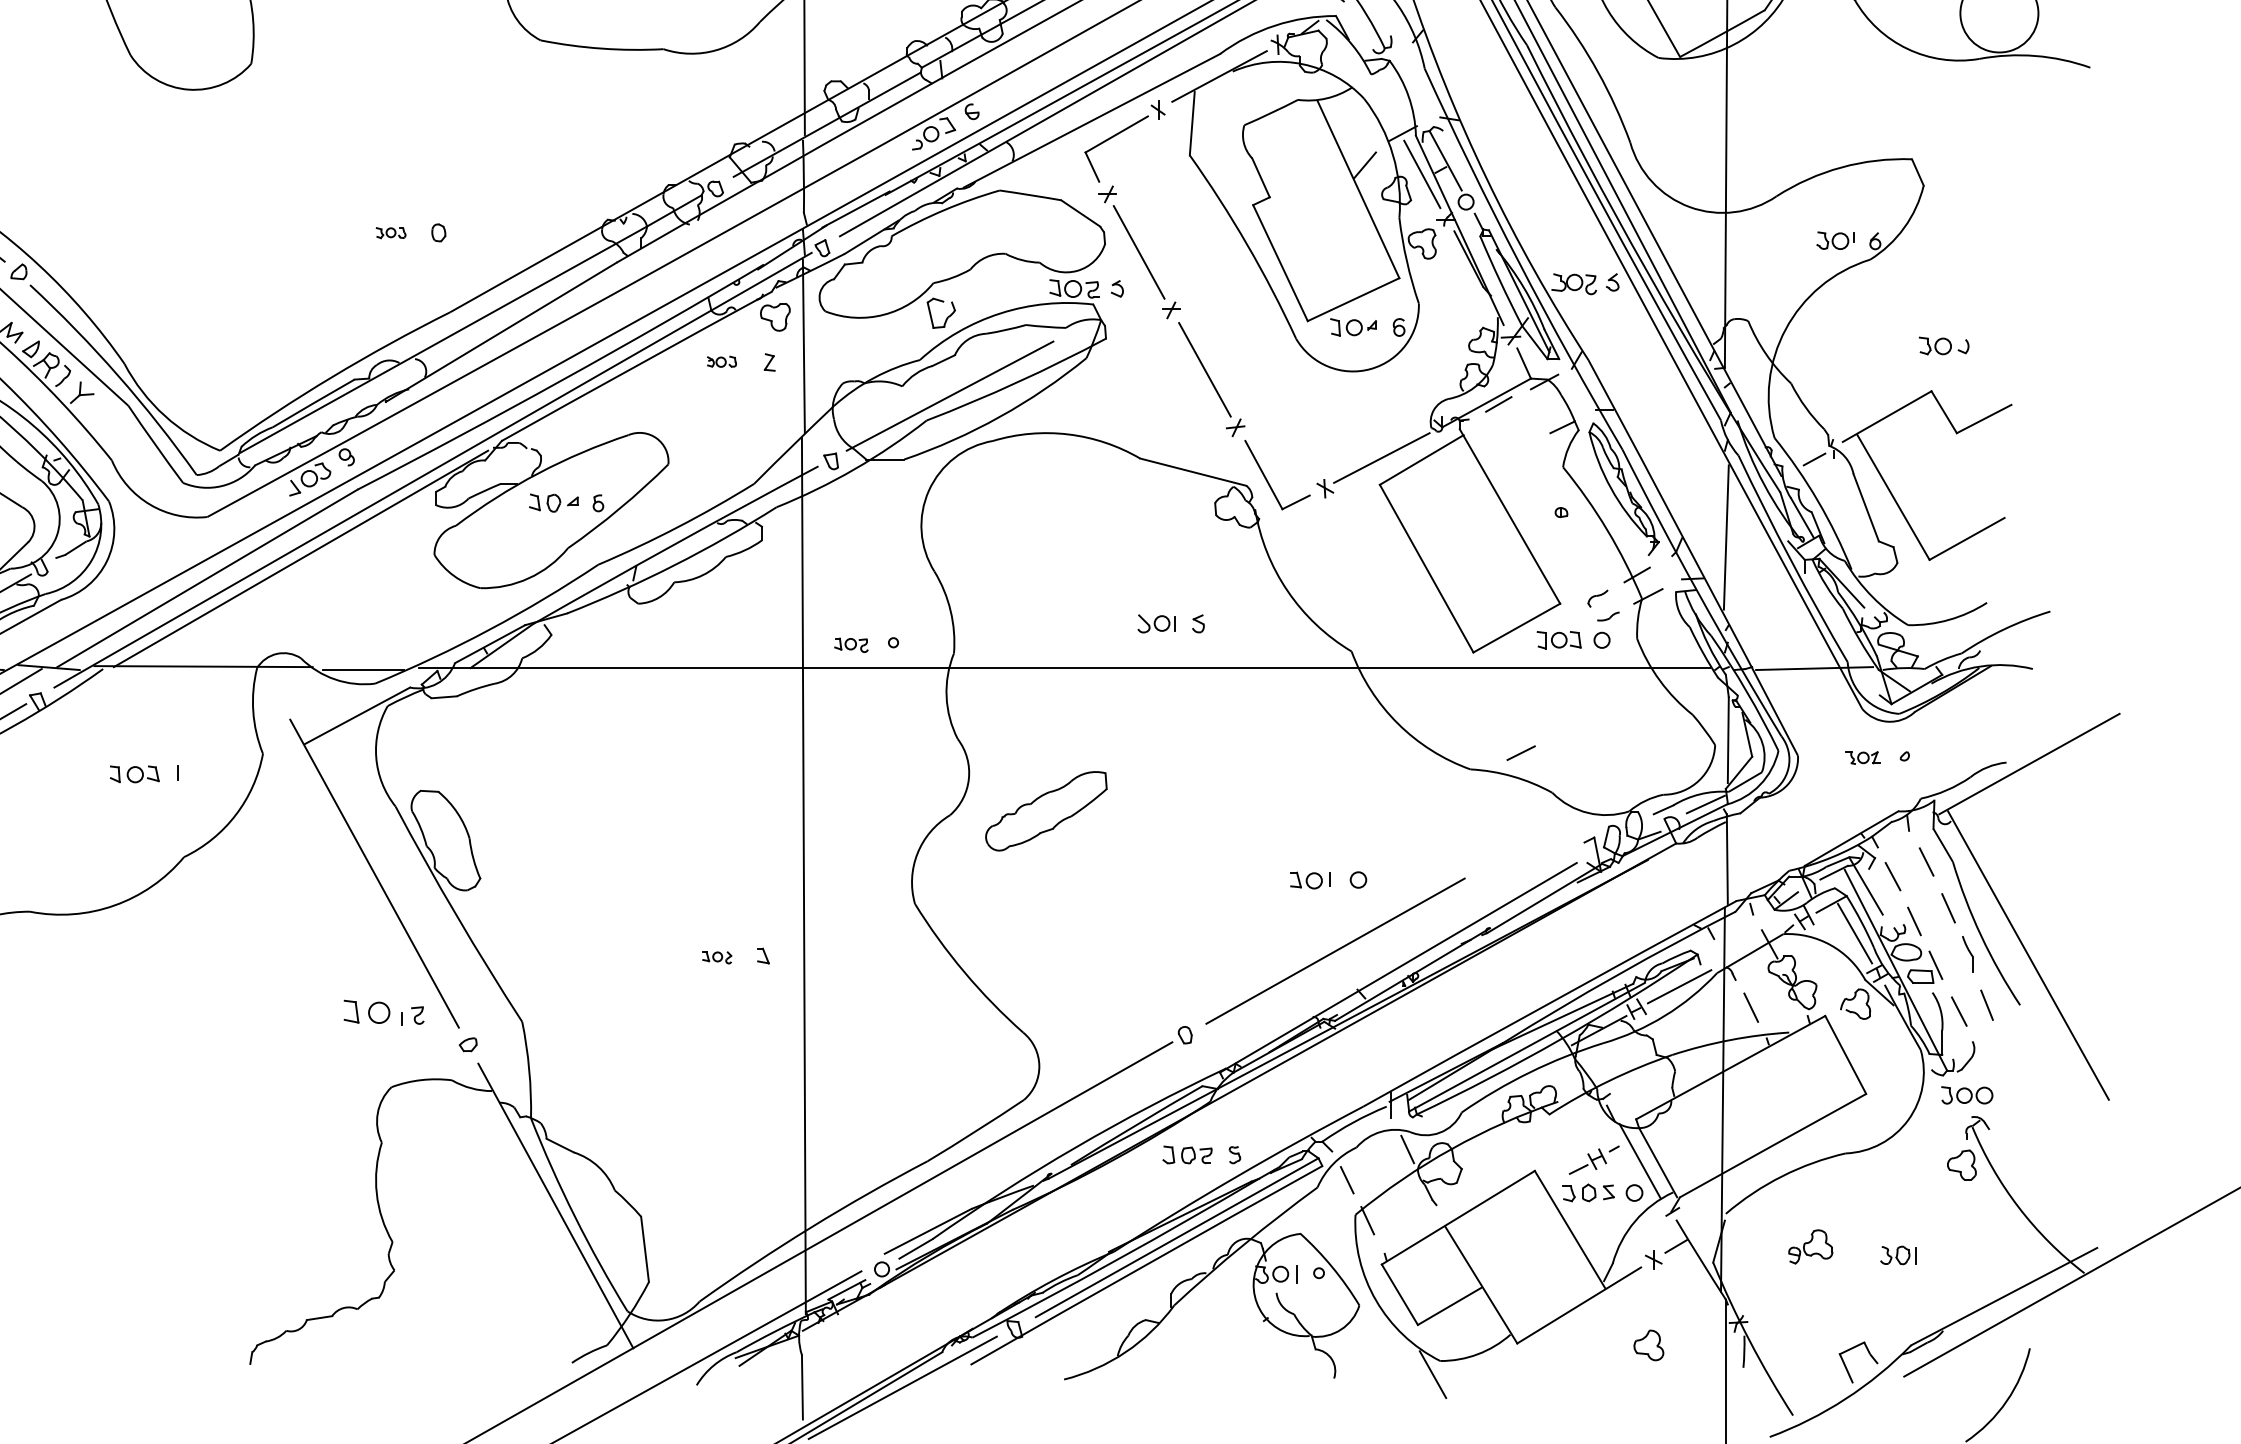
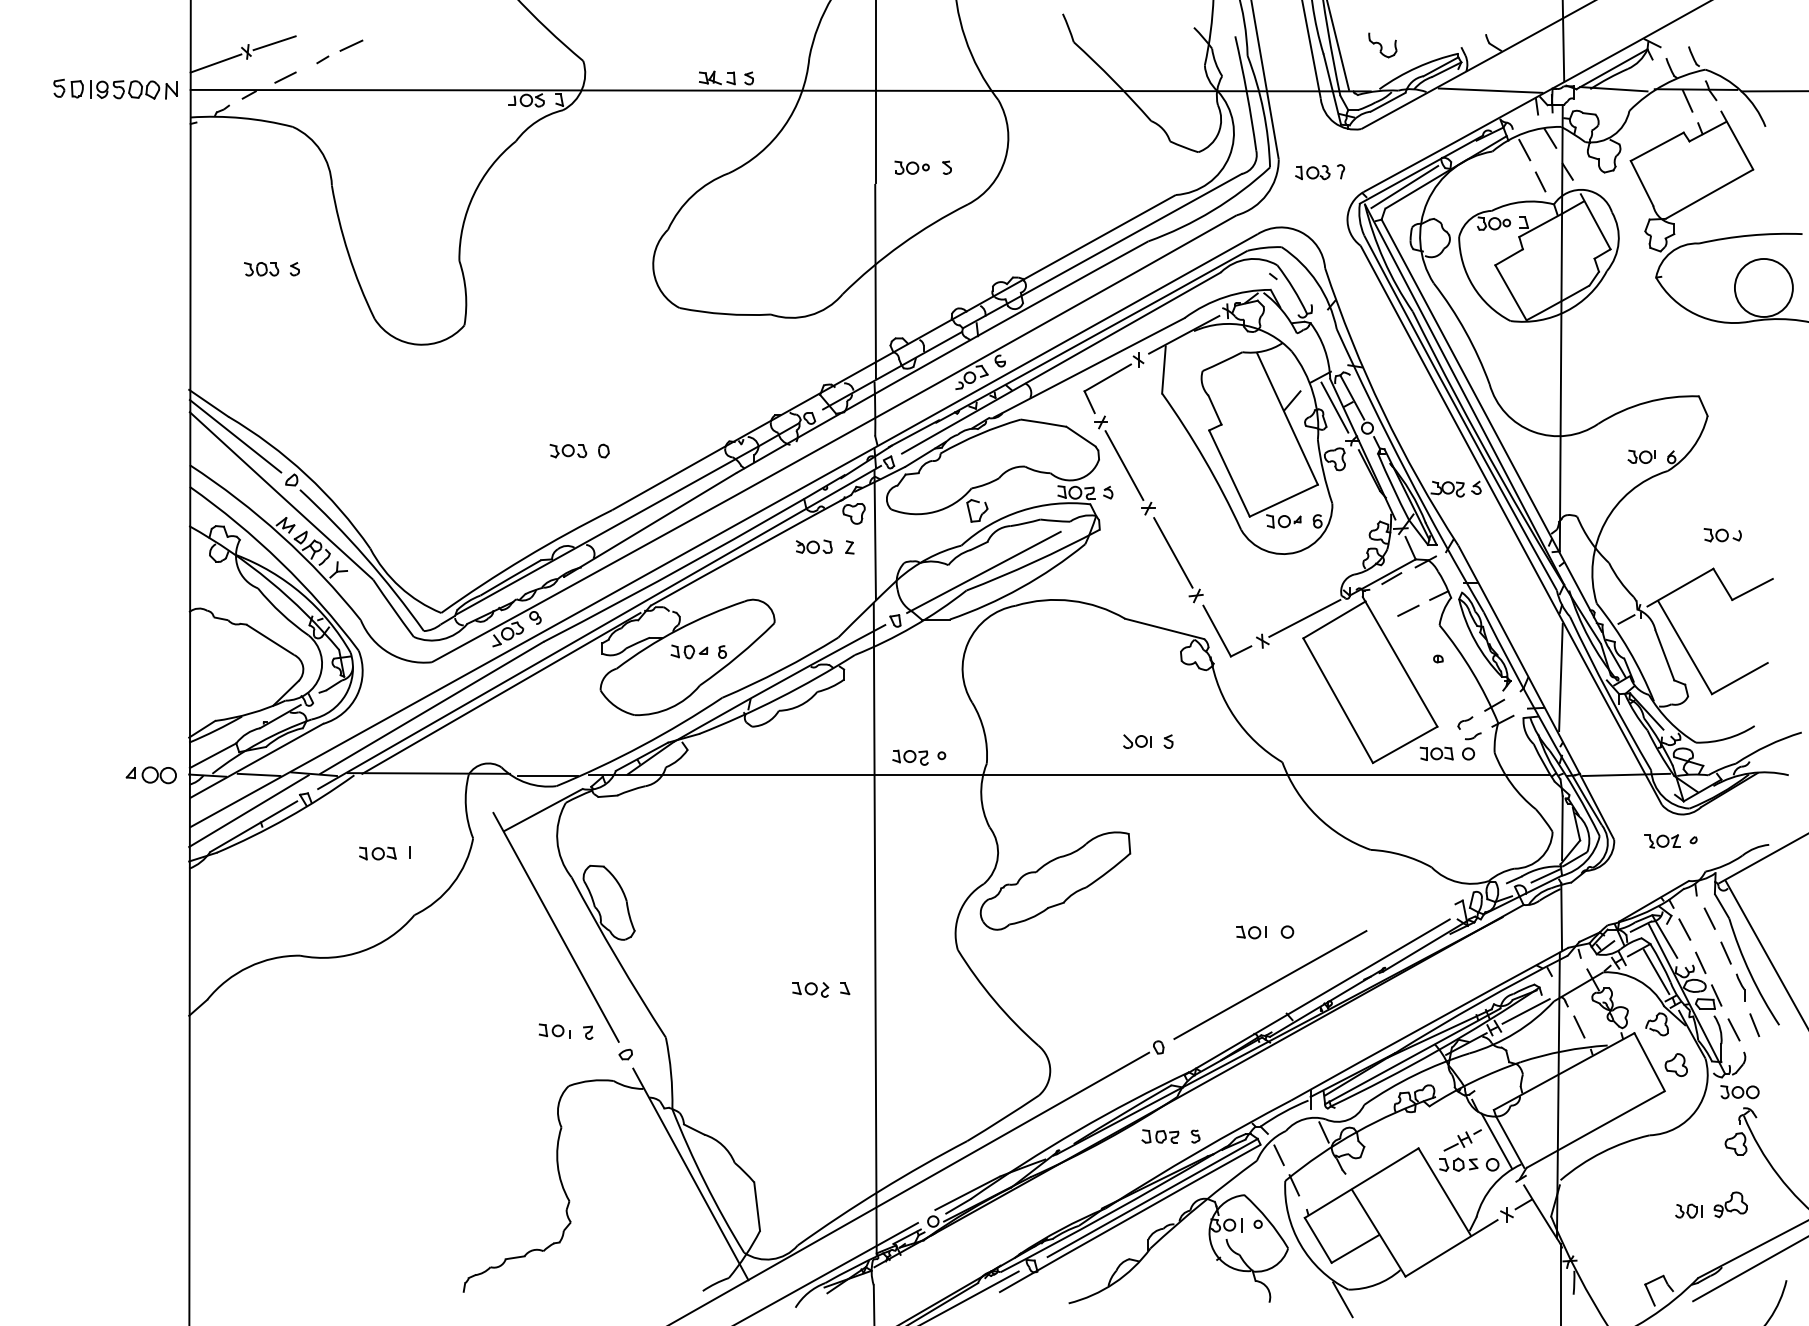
part: (391, 233) -> (568, 451), size x1.67
part: (722, 361) -> (814, 546), size x1.67
part: (851, 645) -> (910, 757), size x1.43
line: (1521, 752) -> (1408, 610), moved
part: (1862, 758) -> (1662, 841), size x1.43
part: (1046, 810) -> (1055, 880), size x1.67
part: (716, 957) -> (810, 989), size x1.67
part: (372, 1012) -> (554, 1030), size x0.71
part: (1810, 1246) -> (1730, 1204), moved
part: (1647, 1344) -> (1675, 1064), moved

